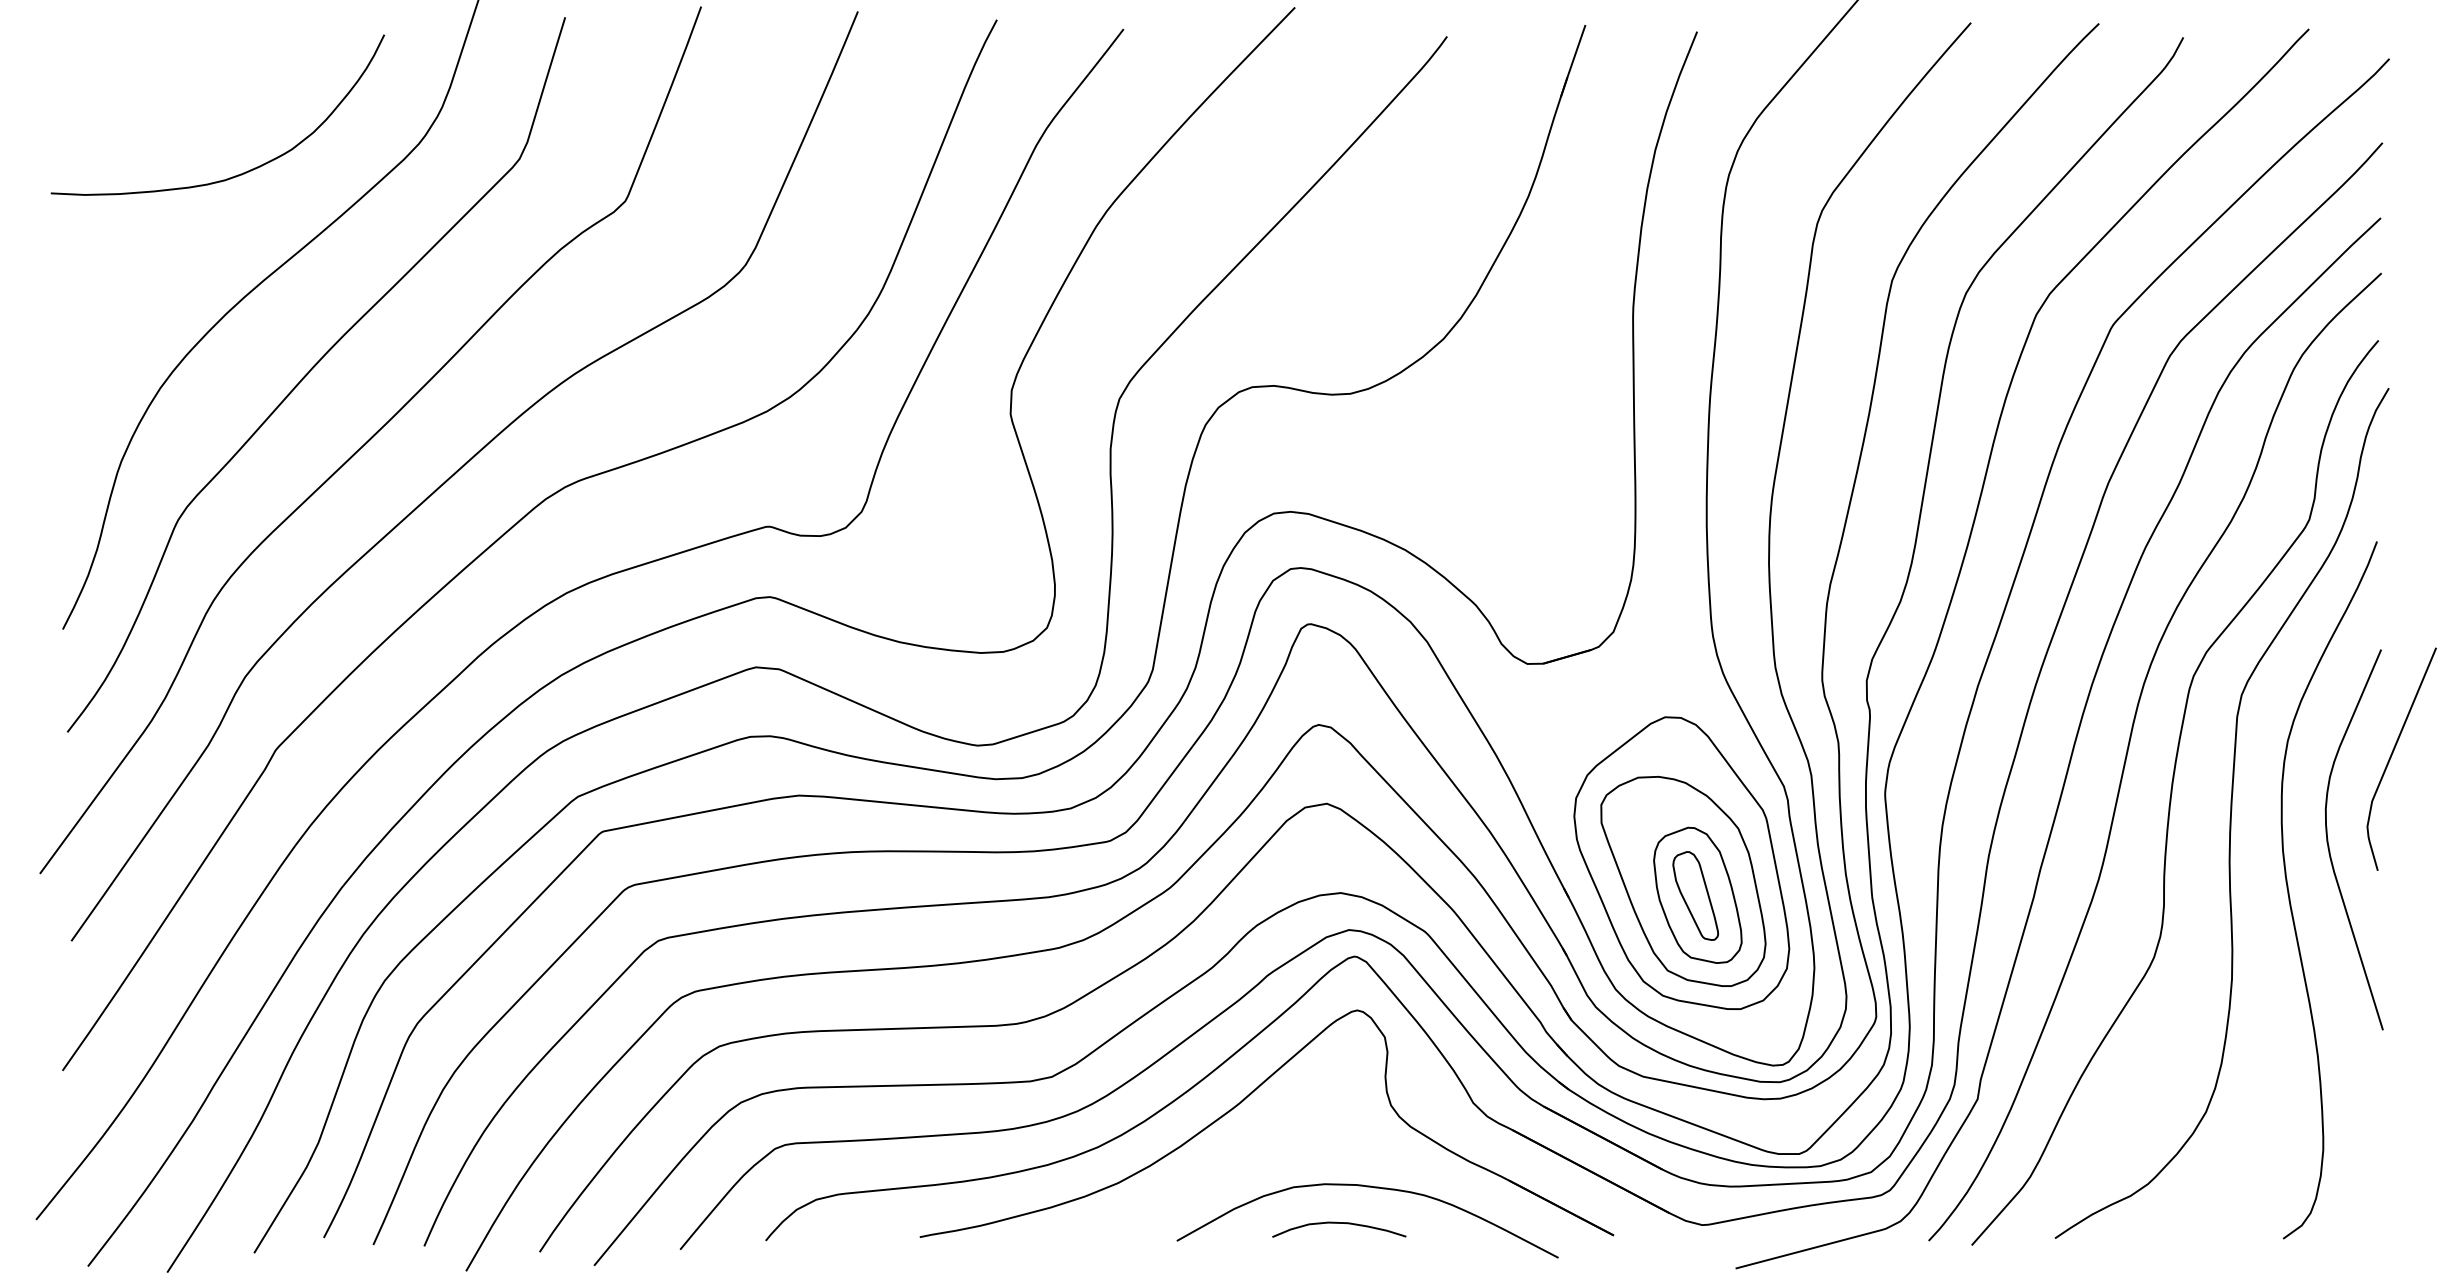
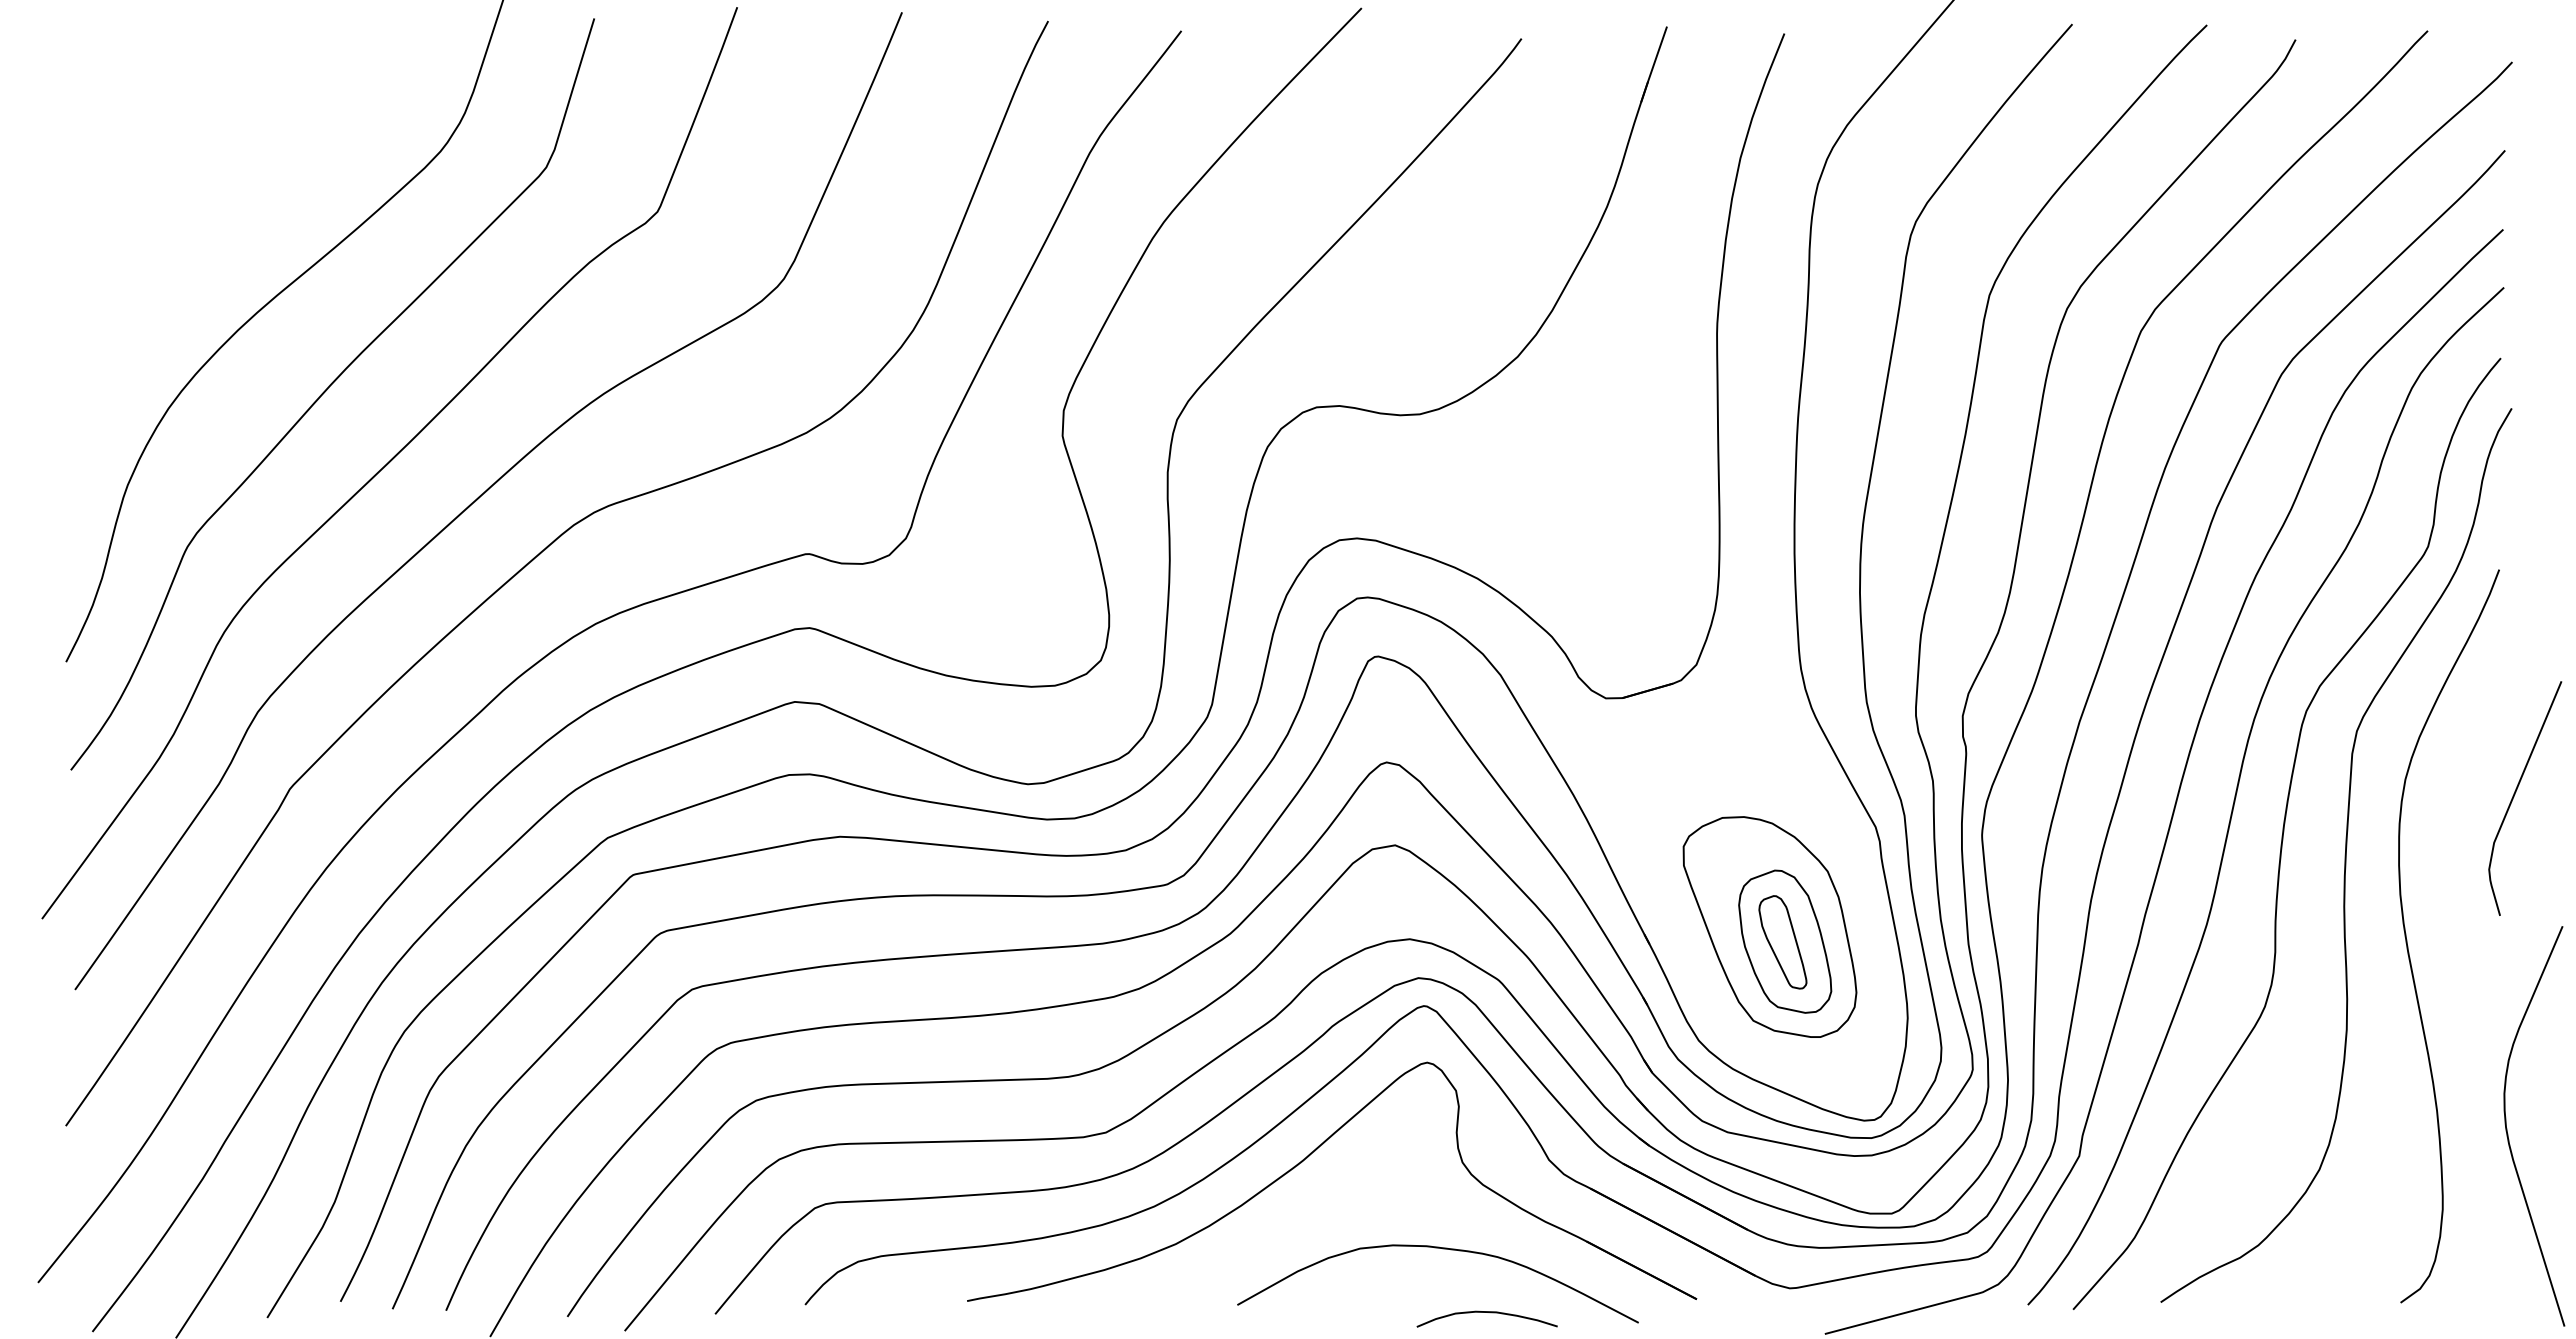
curve: (241, 173) -> (253, 182), removed
curve: (2329, 846) -> (2508, 1133), moved
part: (1682, 862) -> (1768, 907), removed
curve: (1338, 1223) -> (1486, 1312), moved

